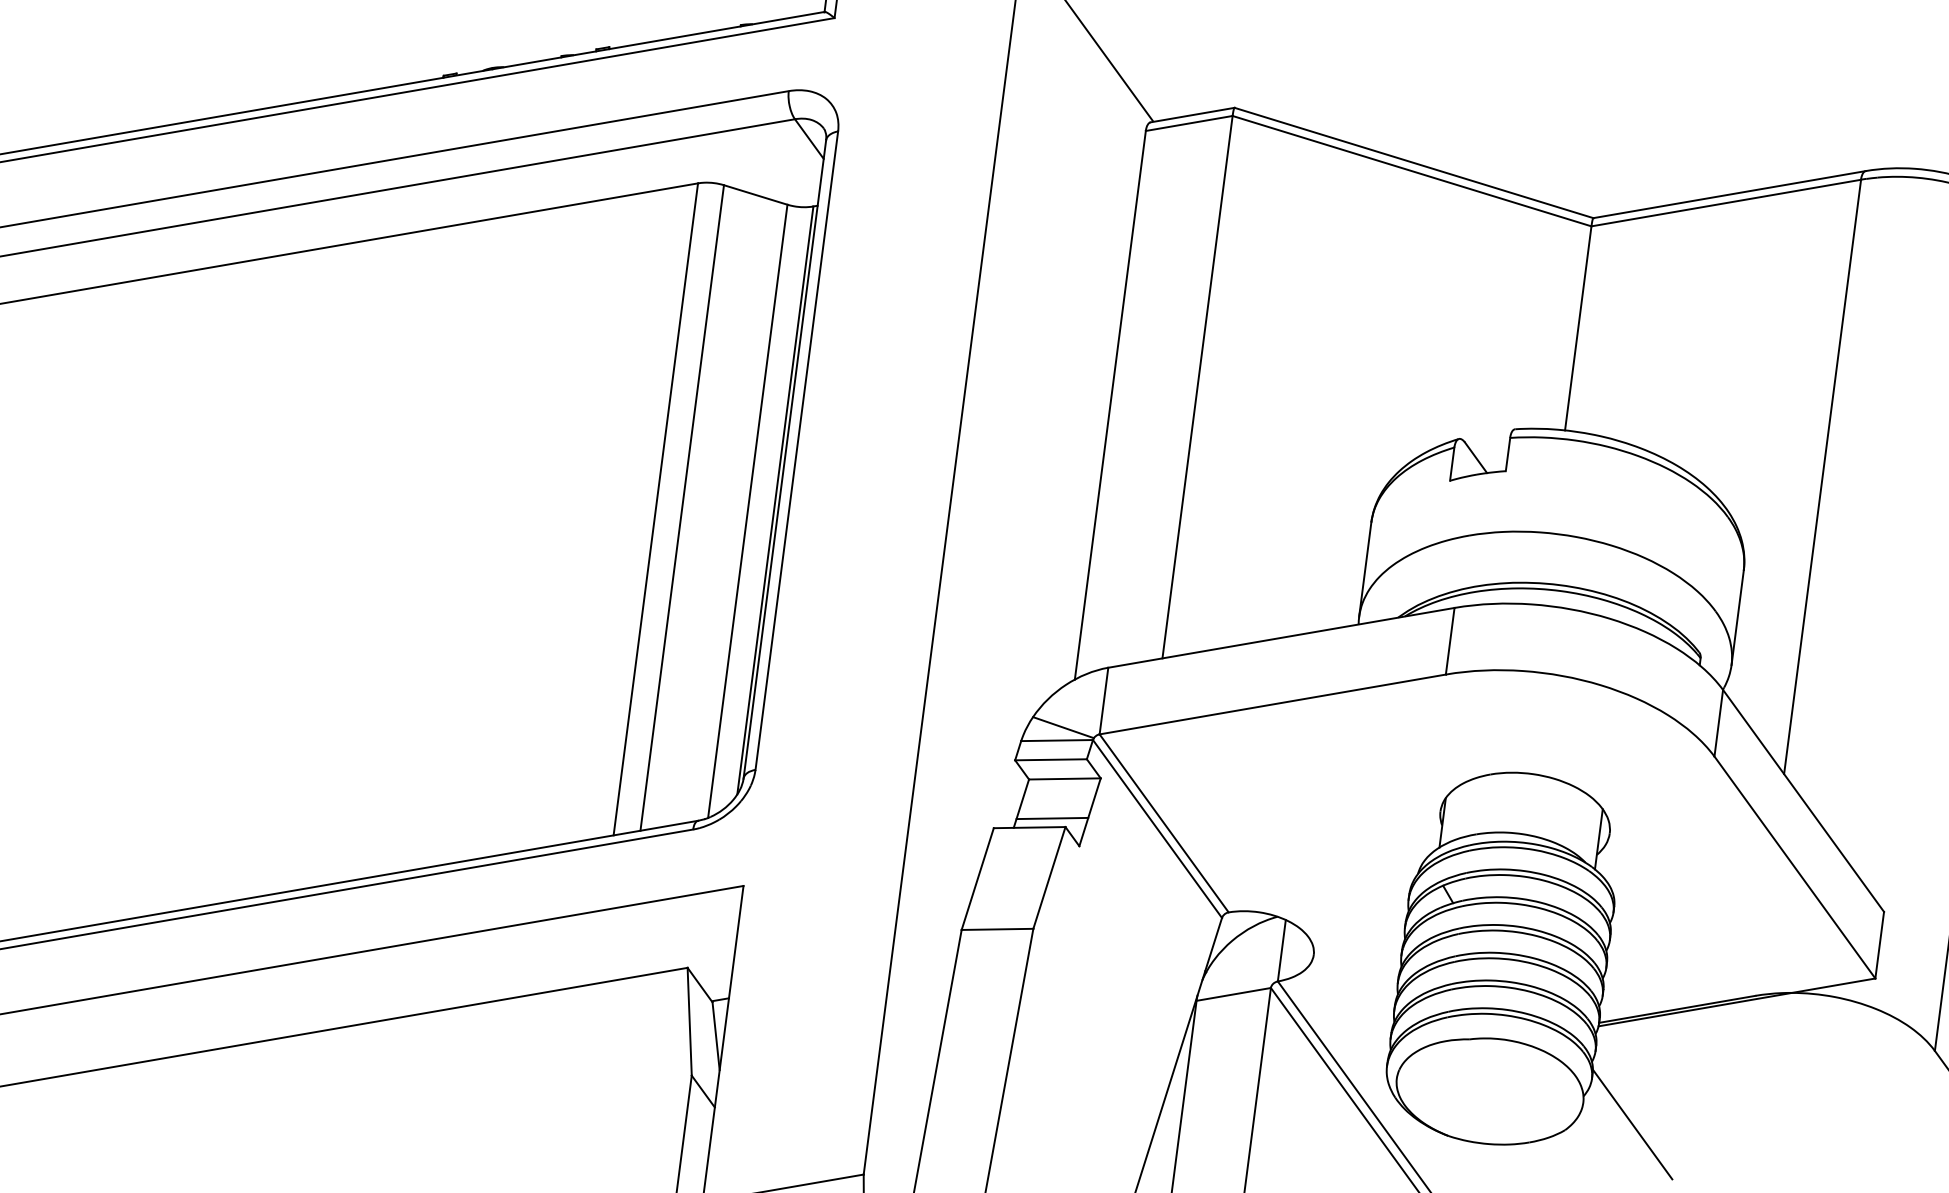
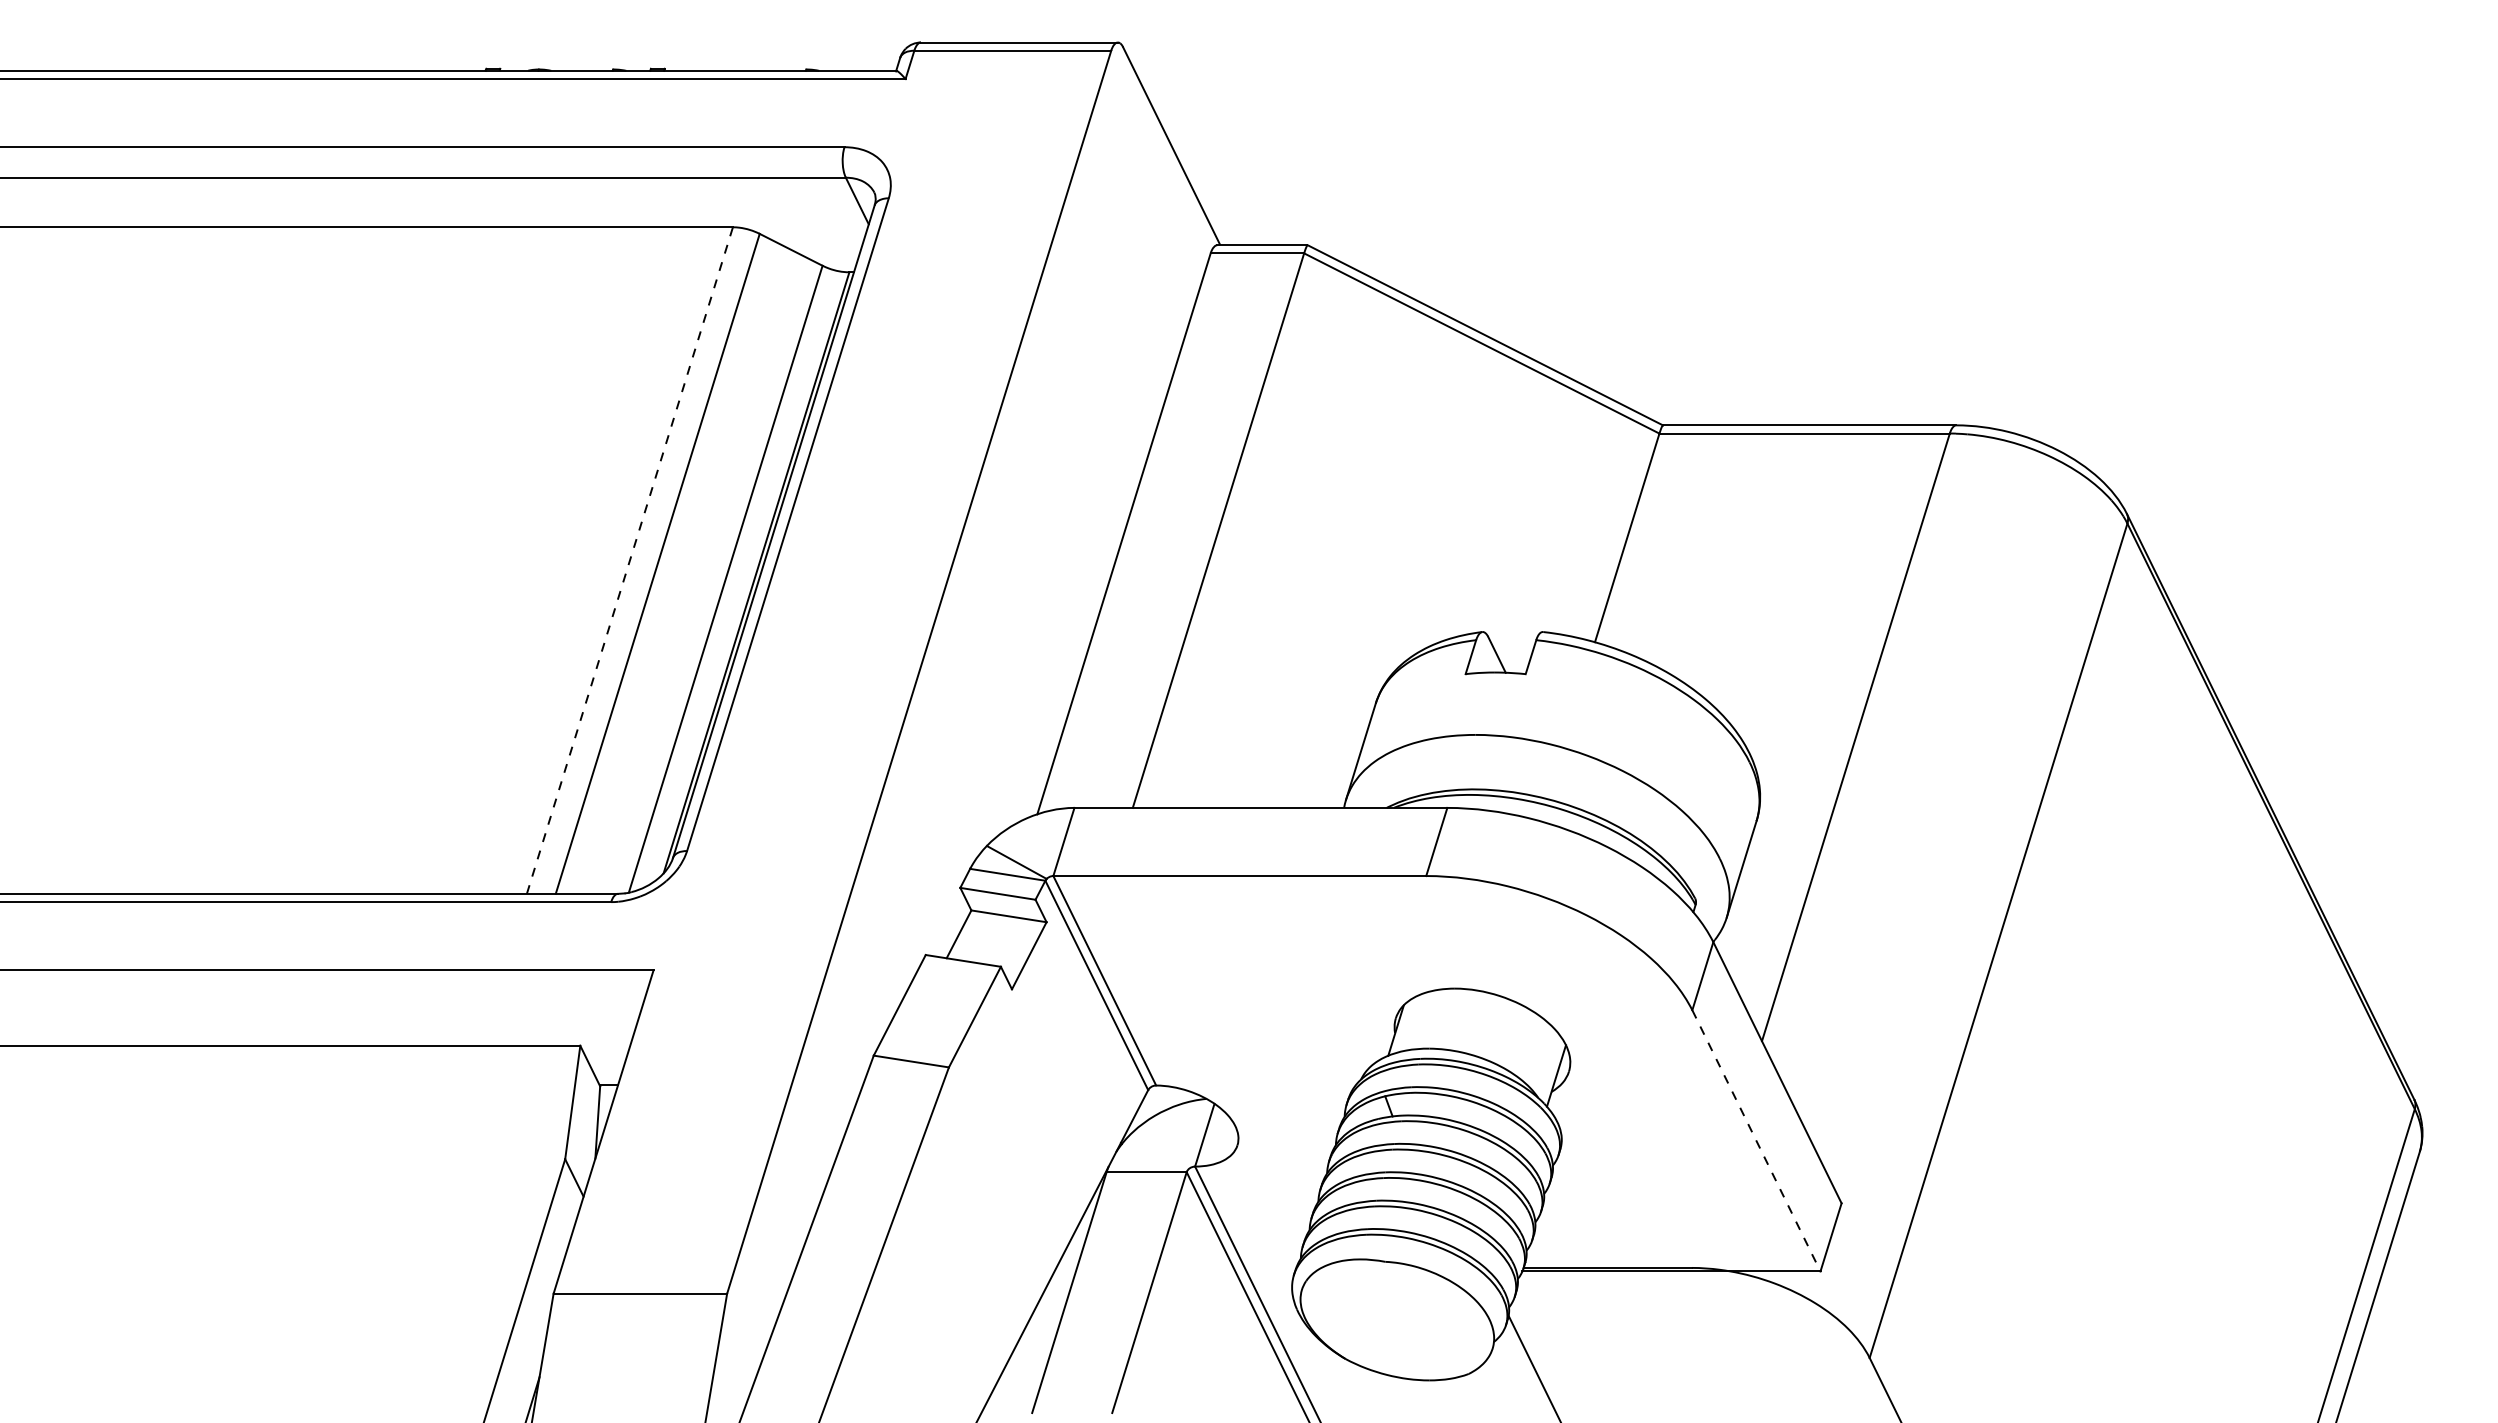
line: (655, 509) -> (629, 560), solid -> dashed
line: (1052, 818) -> (988, 955), removed
line: (1795, 868) -> (1756, 1141), solid -> dashed

